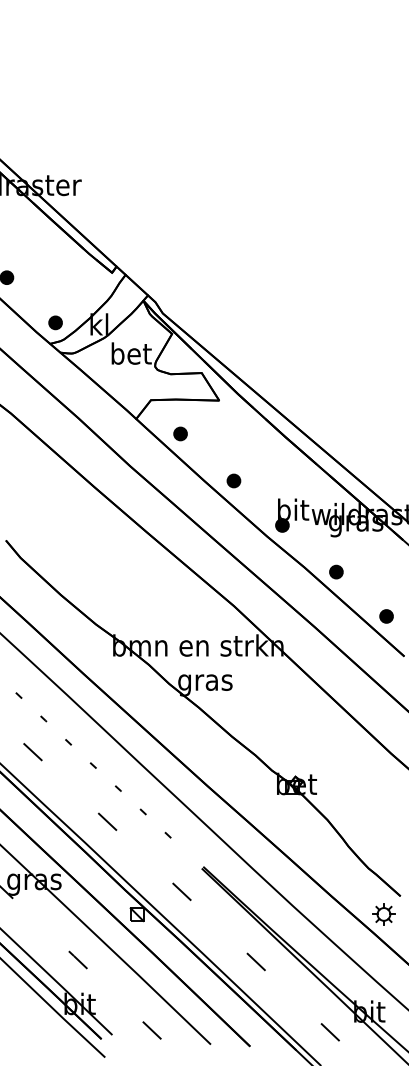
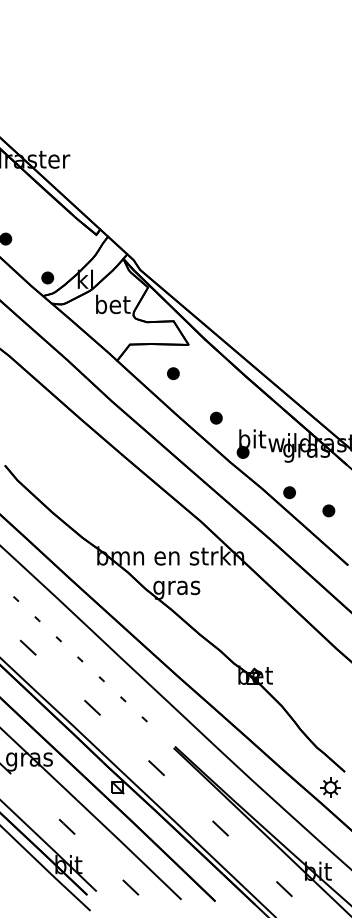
part: (180, 433) -> (173, 373), moved
part: (234, 480) -> (216, 417), moved
part: (386, 615) -> (328, 510), moved

